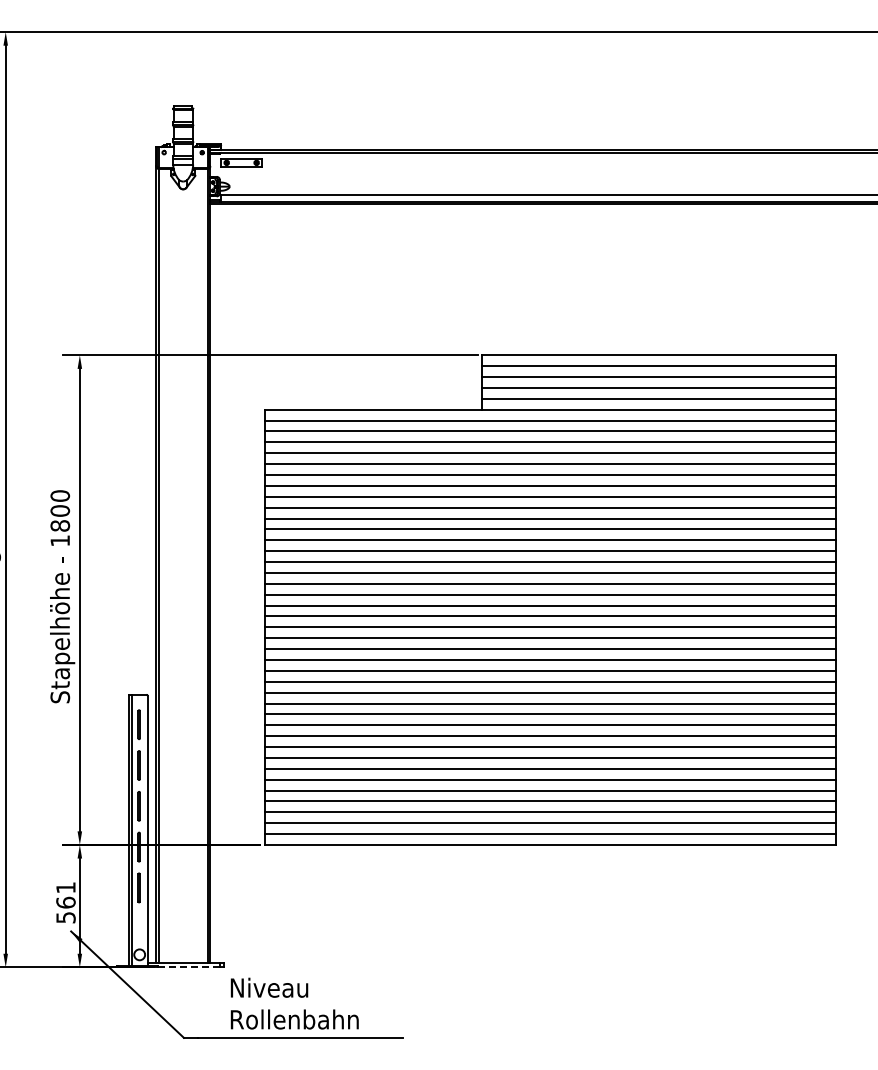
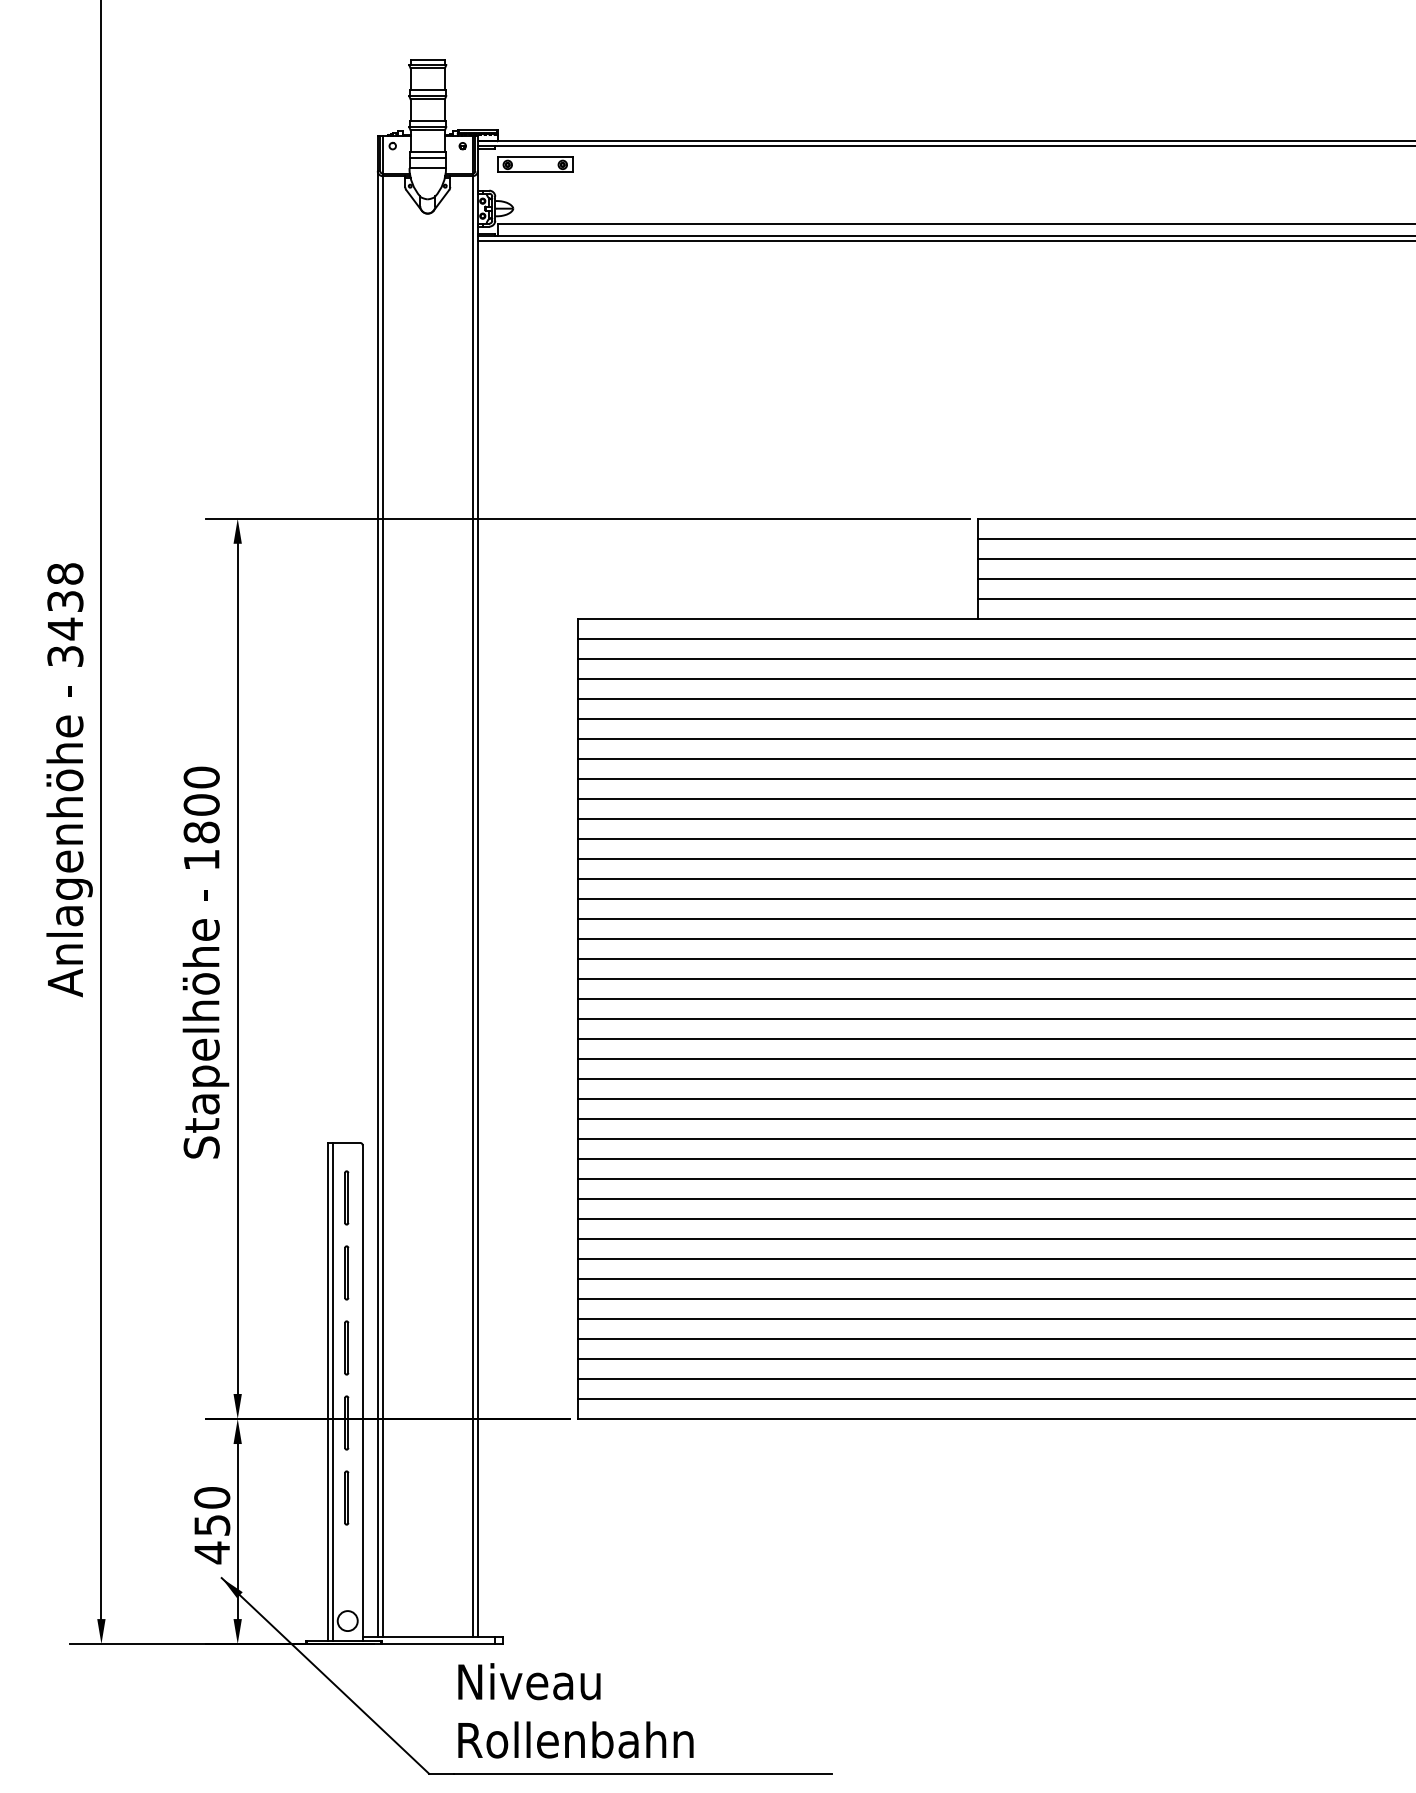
text: (65, 902) -> (211, 1524), 561 -> 450
line: (189, 967) -> (439, 1644), dashed -> solid
text: (294, 1003) -> (575, 1710), moved

